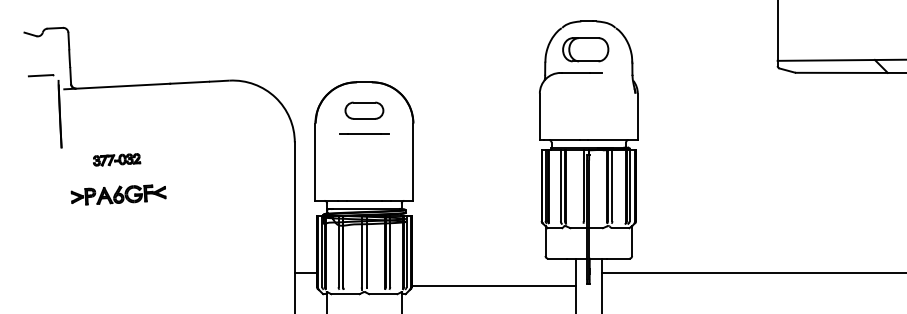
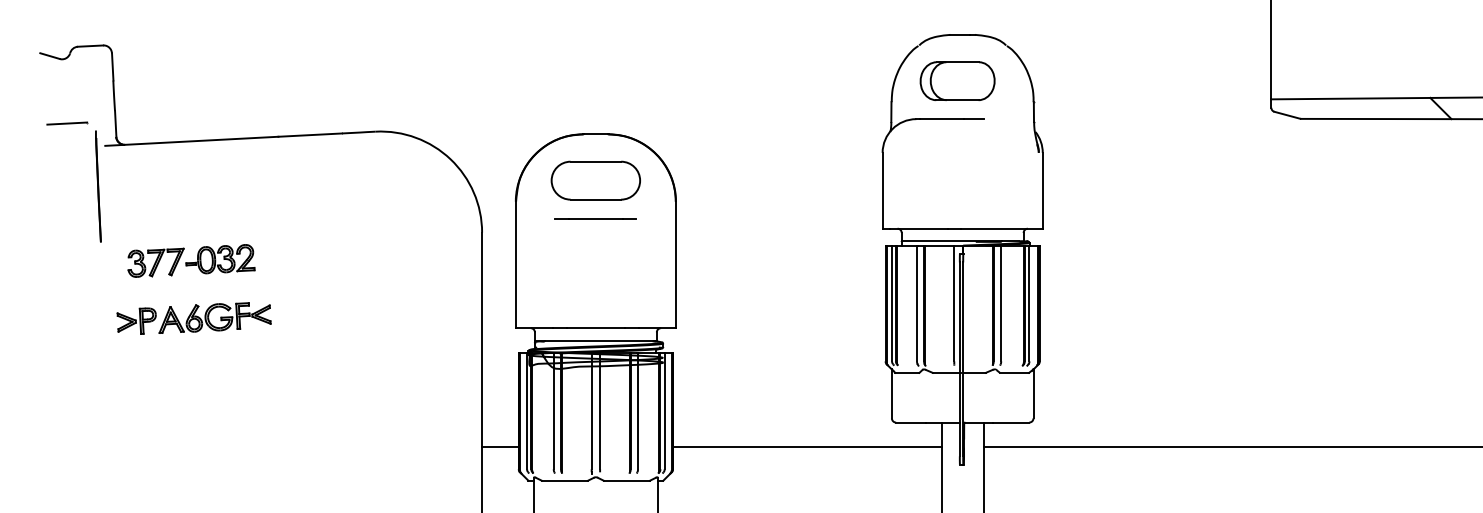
part: (364, 110) -> (596, 180), size x1.43
part: (116, 159) -> (190, 260), size x1.67
line: (493, 286) -> (806, 446), moved

